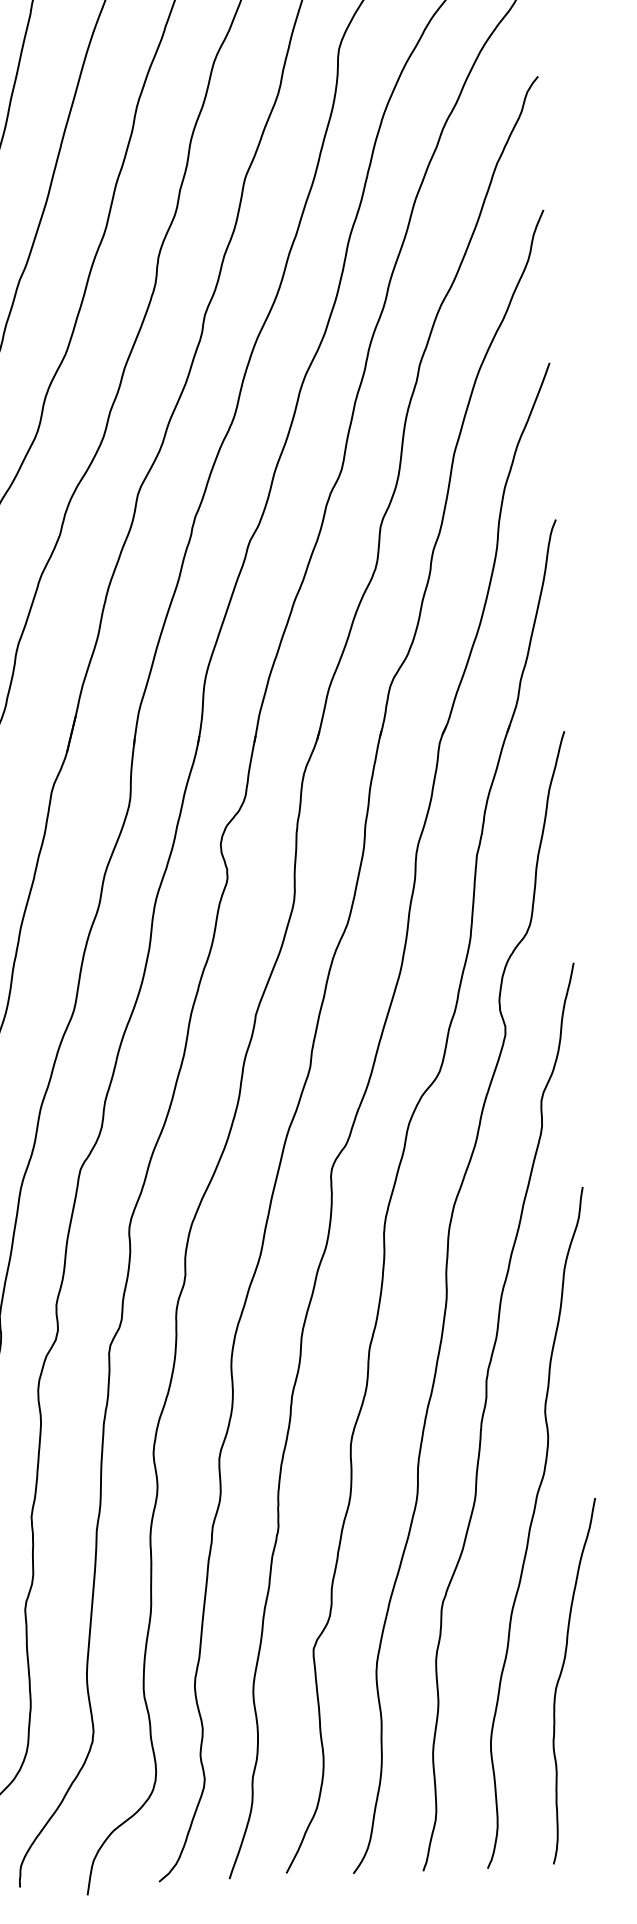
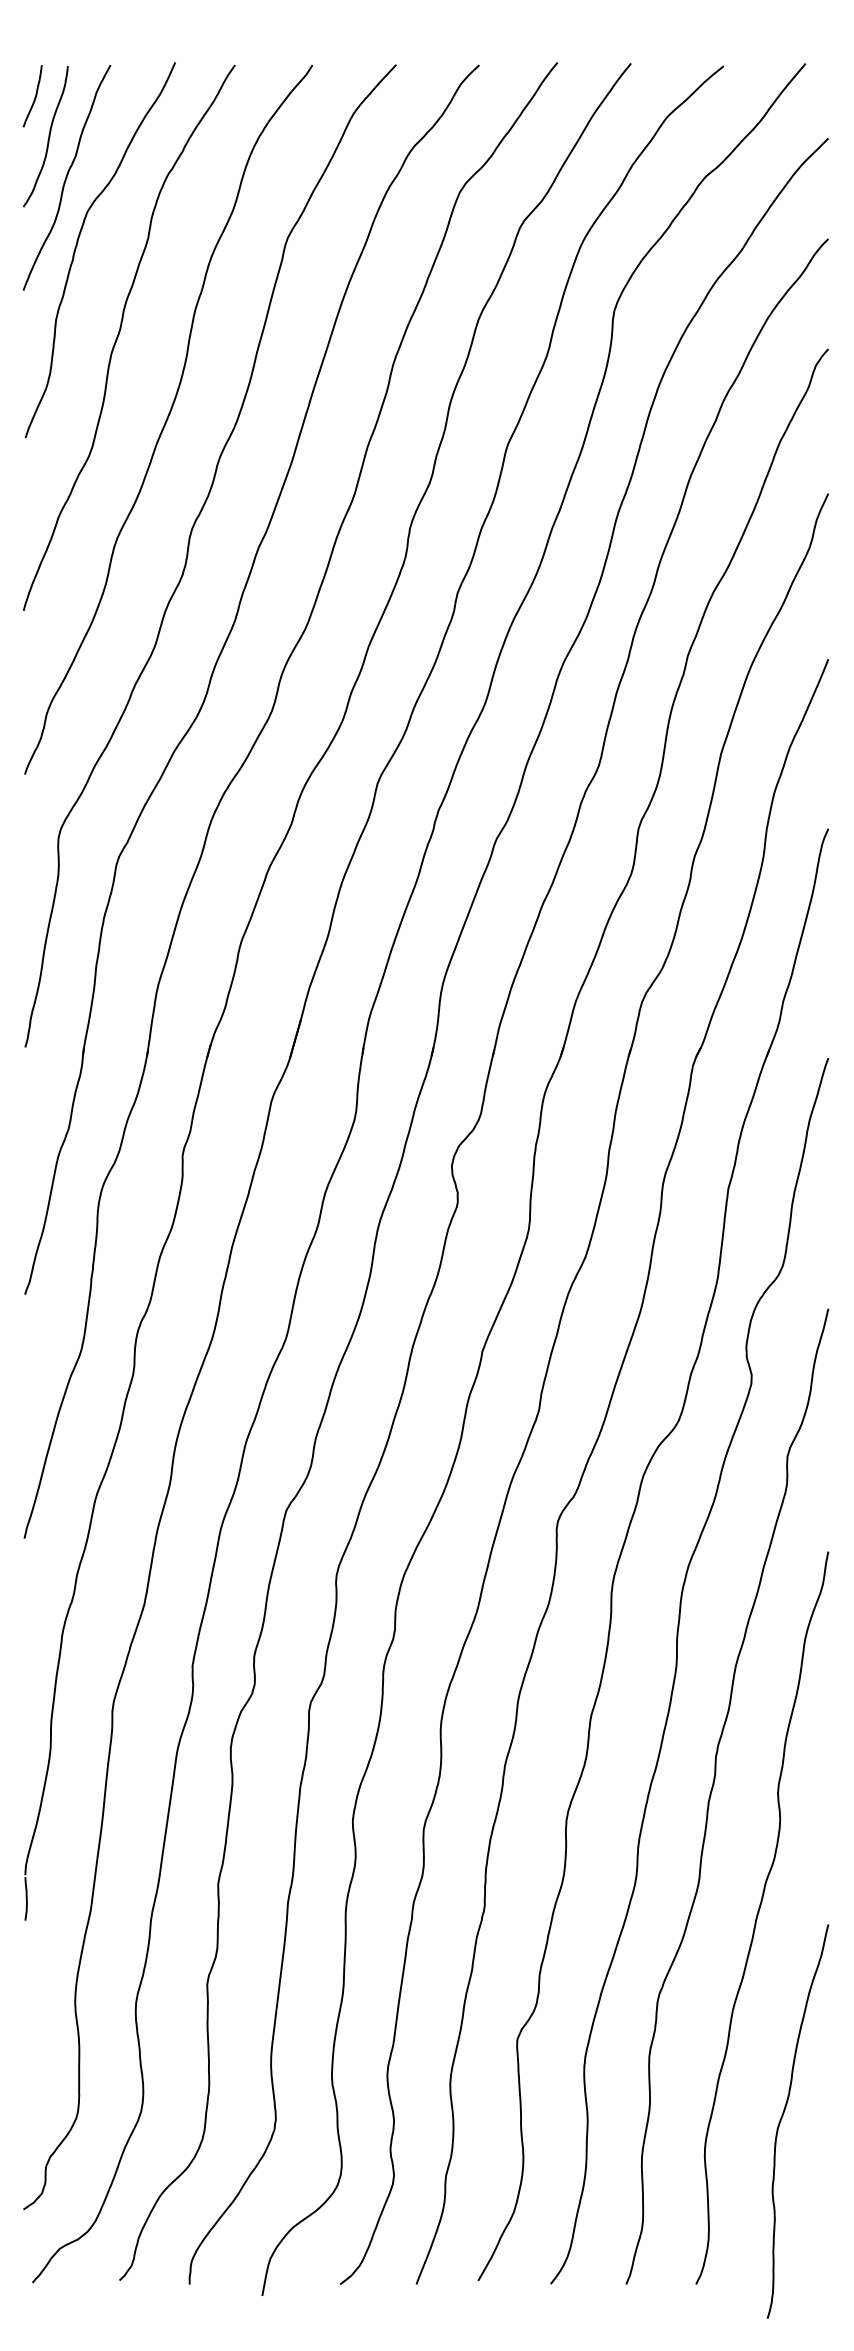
curve: (560, 1677) -> (783, 2116), moved

